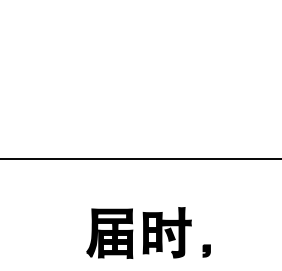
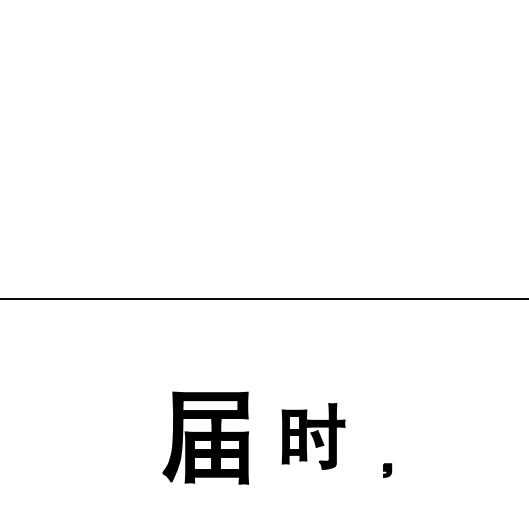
part: (166, 232) -> (312, 435), size x0.7
part: (206, 250) -> (387, 469), size x0.6

